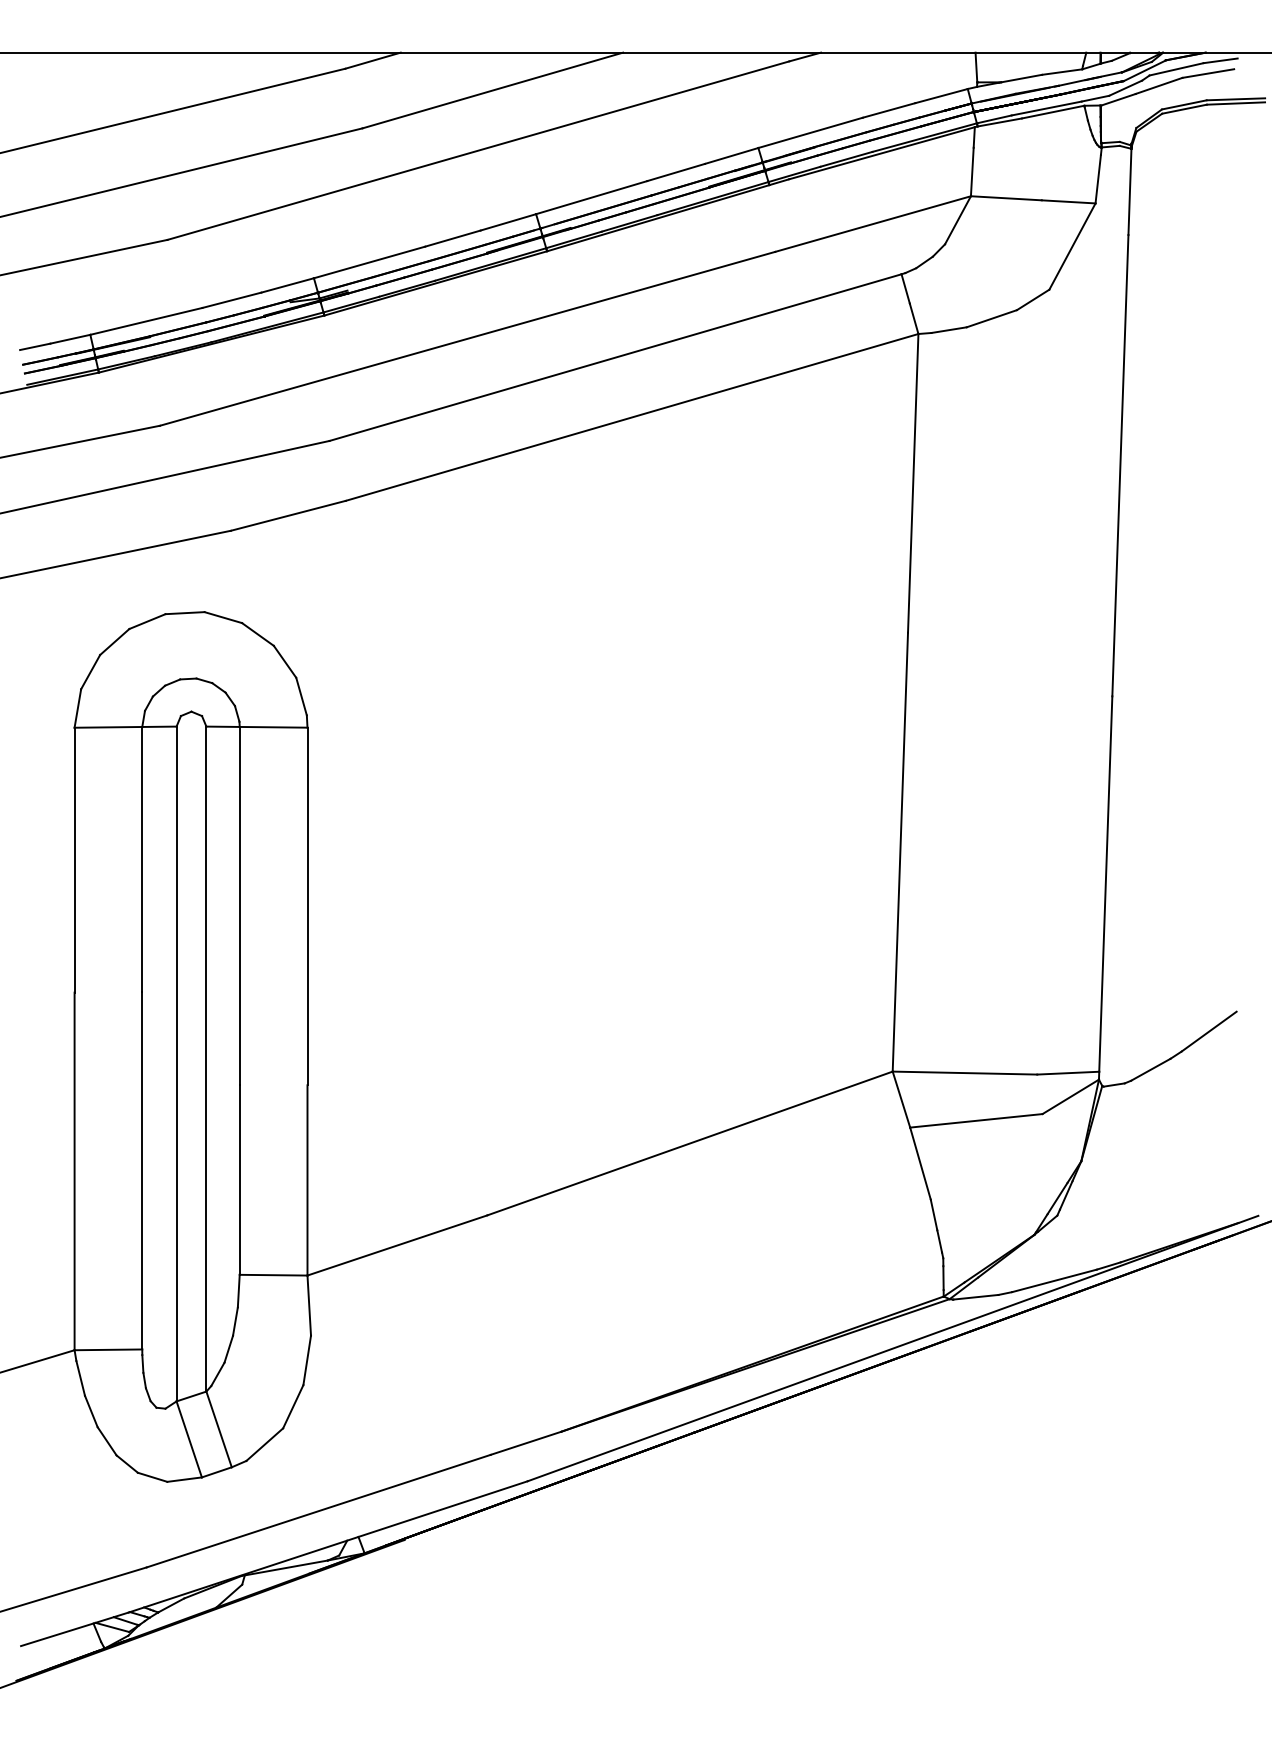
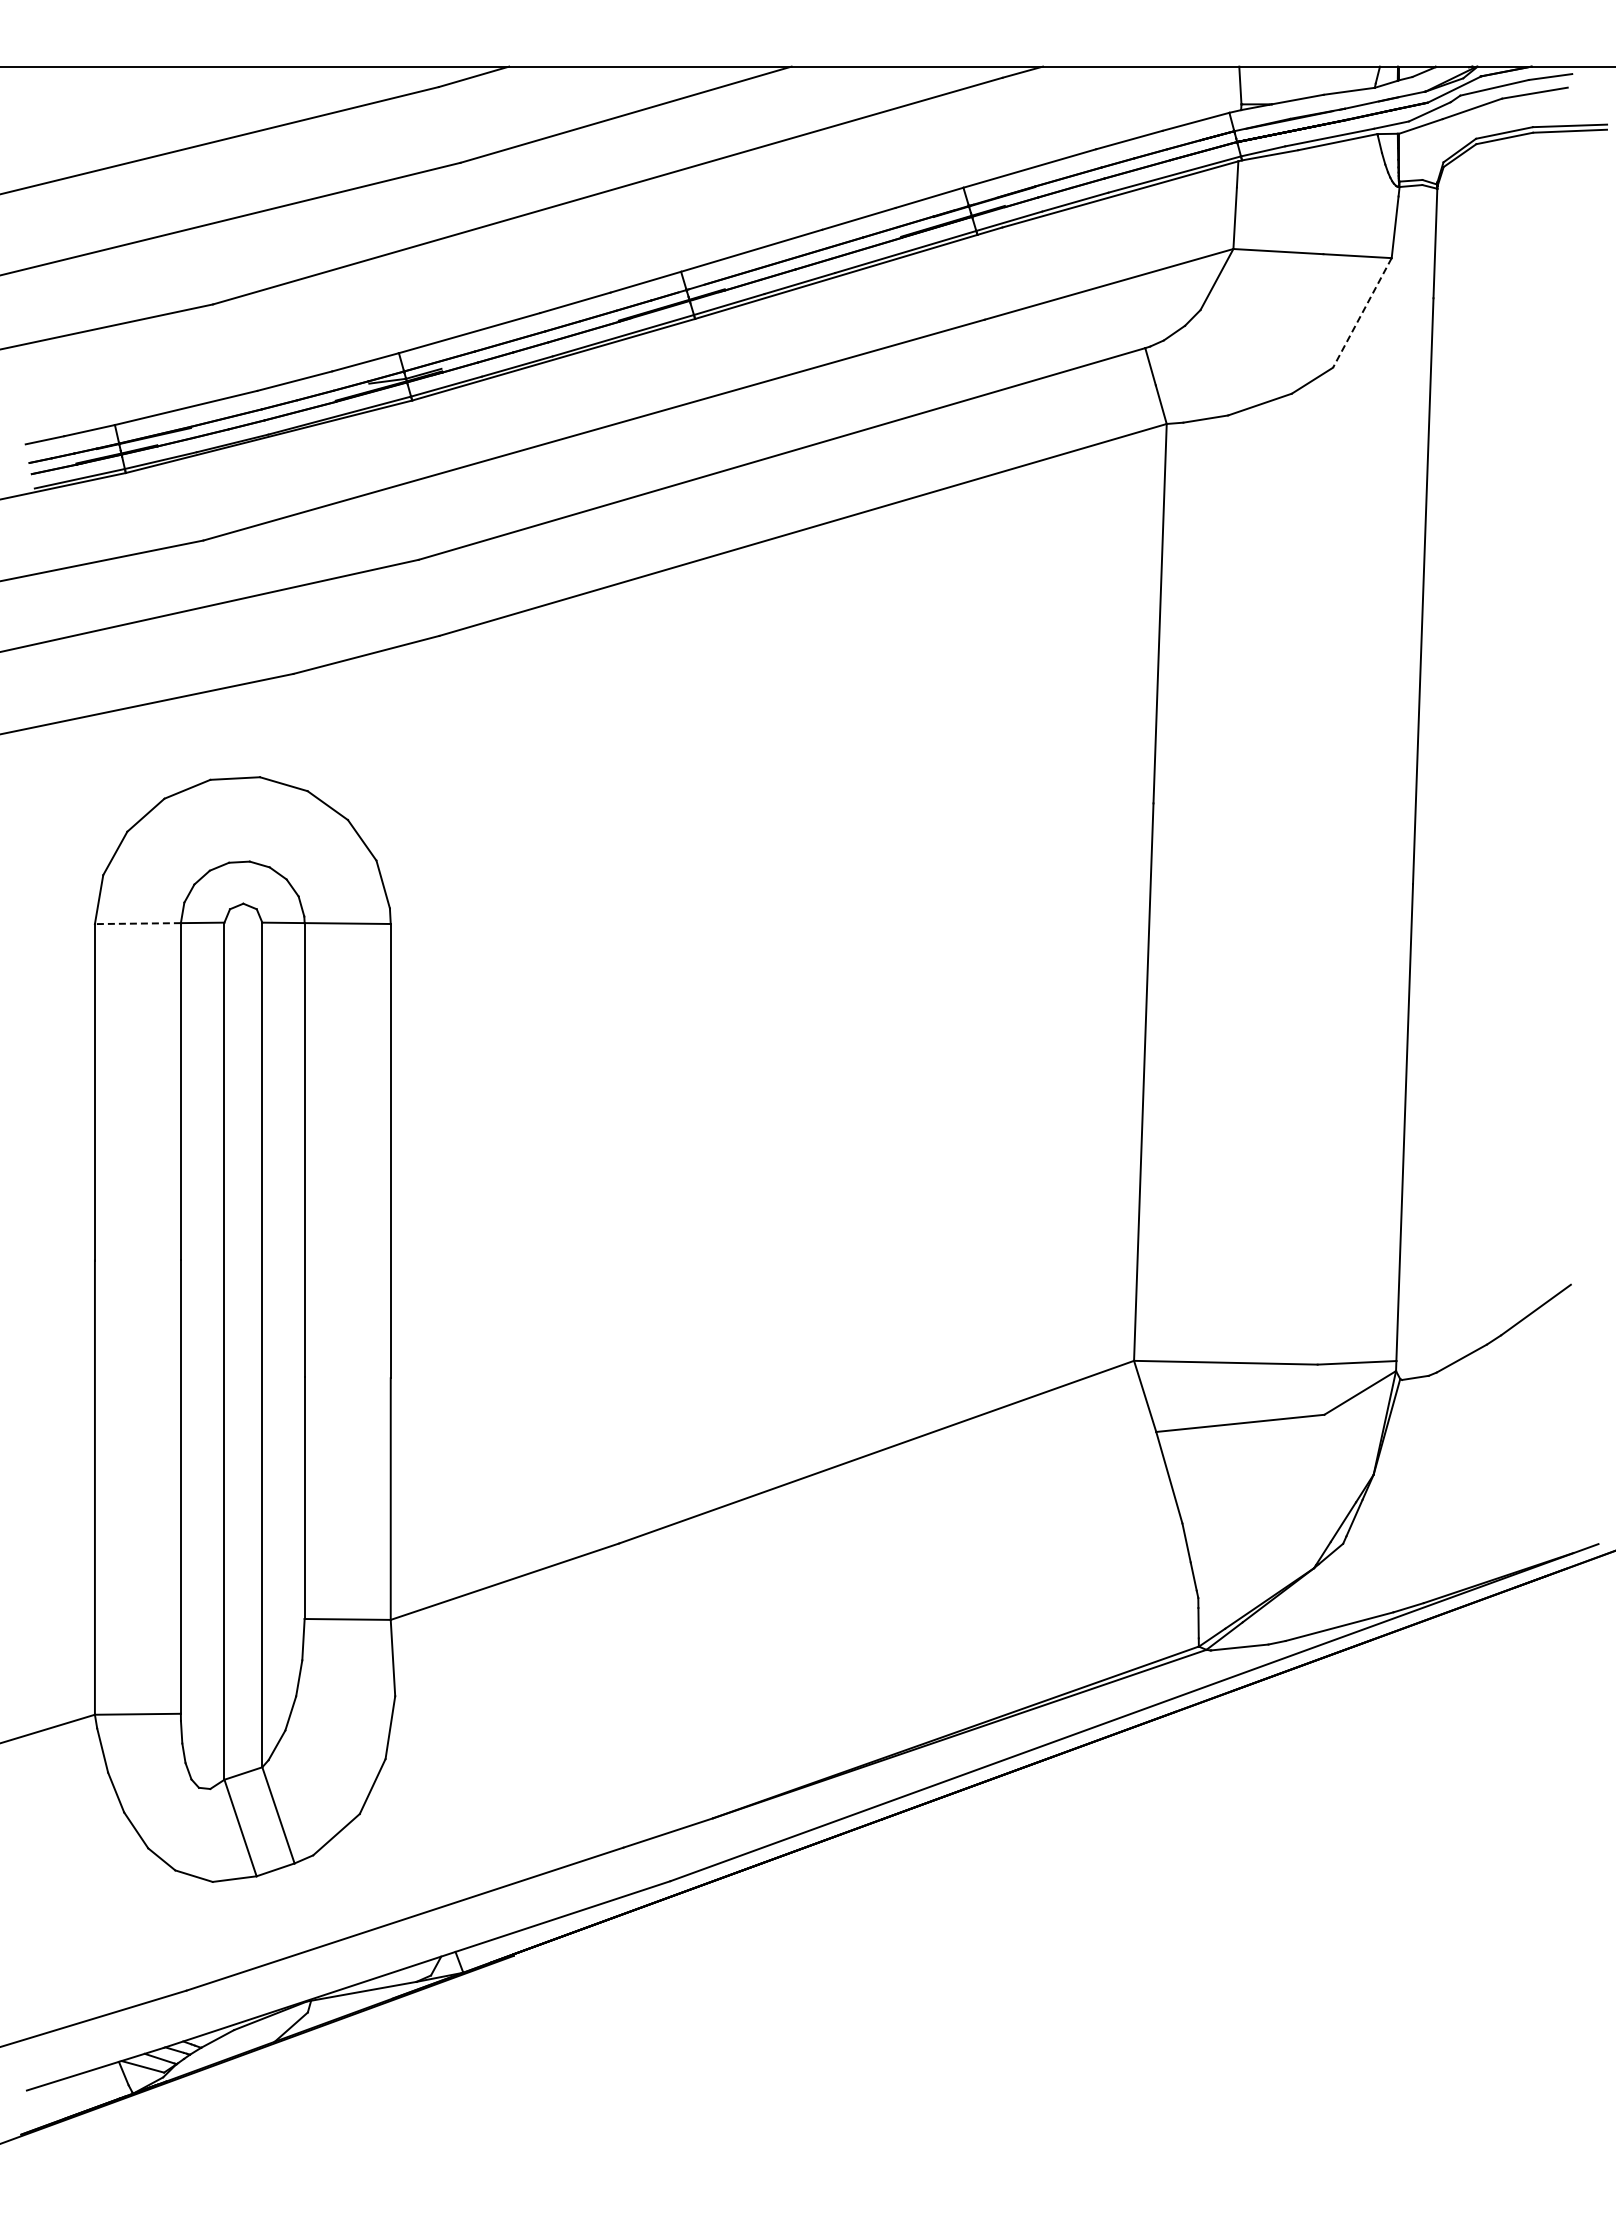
line: (1072, 247) -> (1362, 313), solid -> dashed
line: (108, 727) -> (137, 923), solid -> dashed

